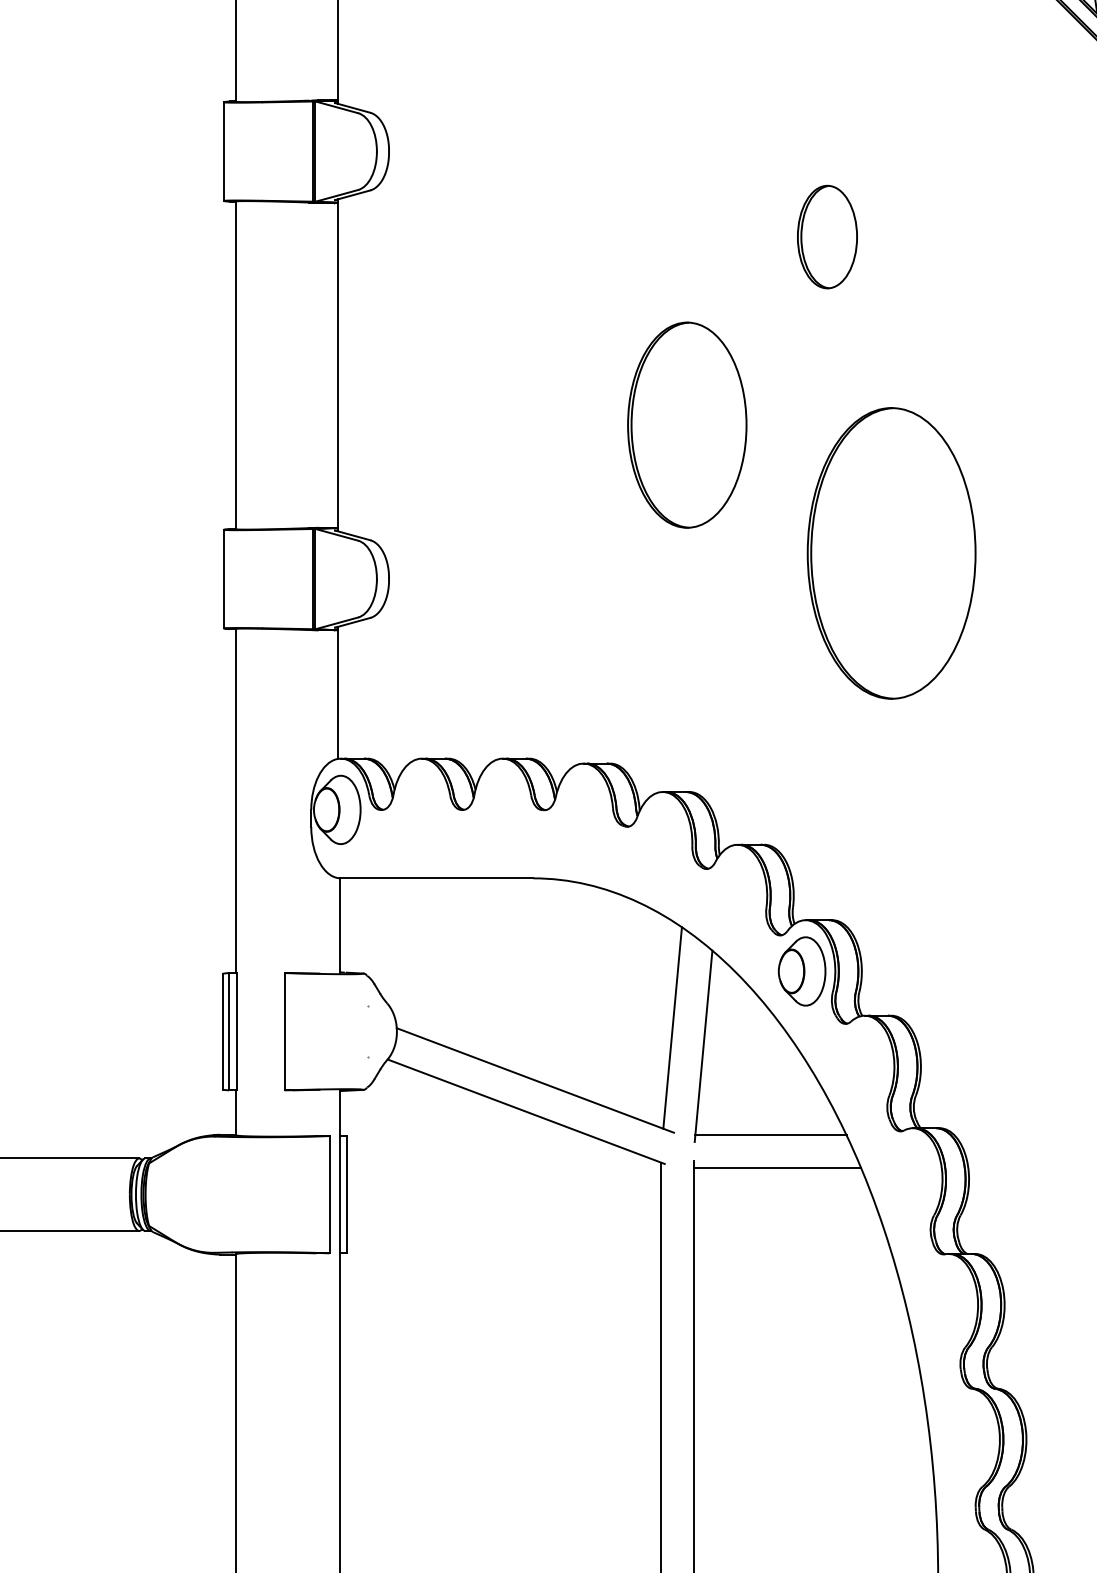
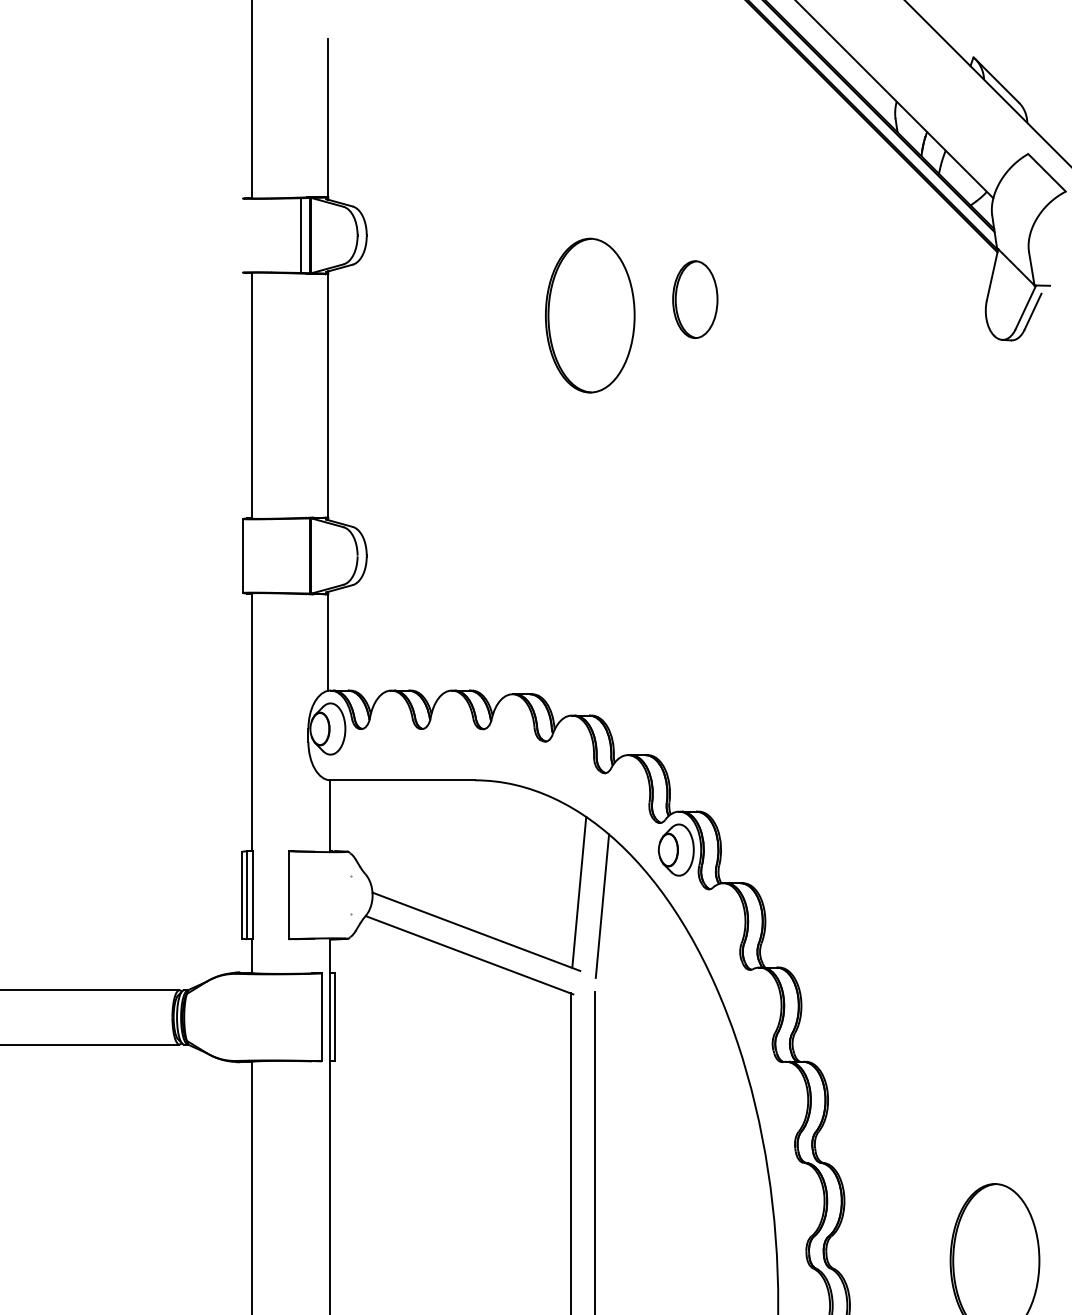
line: (224, 151) -> (301, 235), moved
part: (687, 424) -> (590, 315), moved
part: (891, 553) -> (743, 536), removed
line: (770, 1134) -> (652, 972), removed
line: (777, 1168) -> (657, 997), removed

